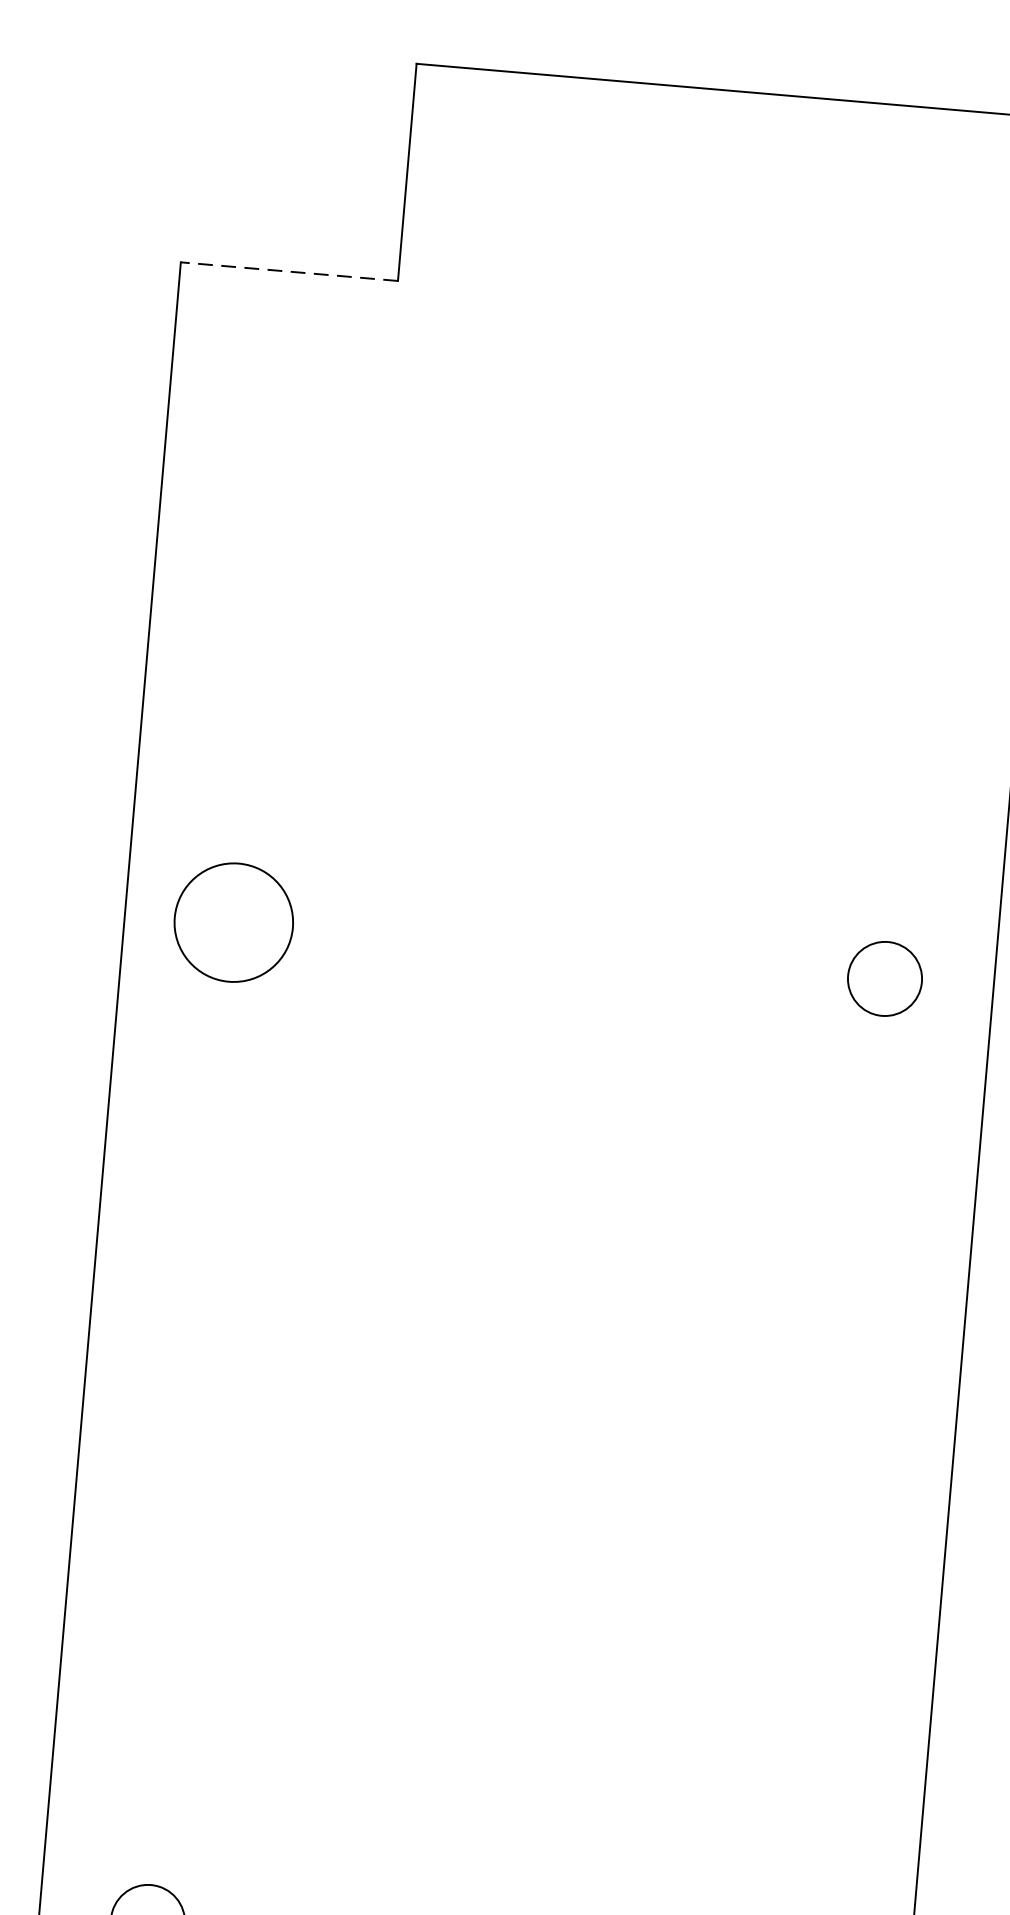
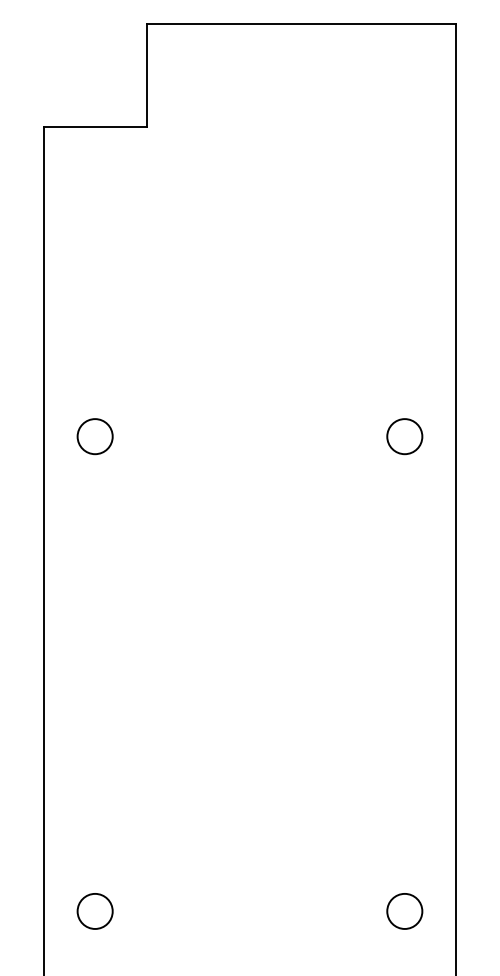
line: (290, 272) -> (95, 127), dashed -> solid
circle: (232, 922) -> (94, 436), size x0.62

